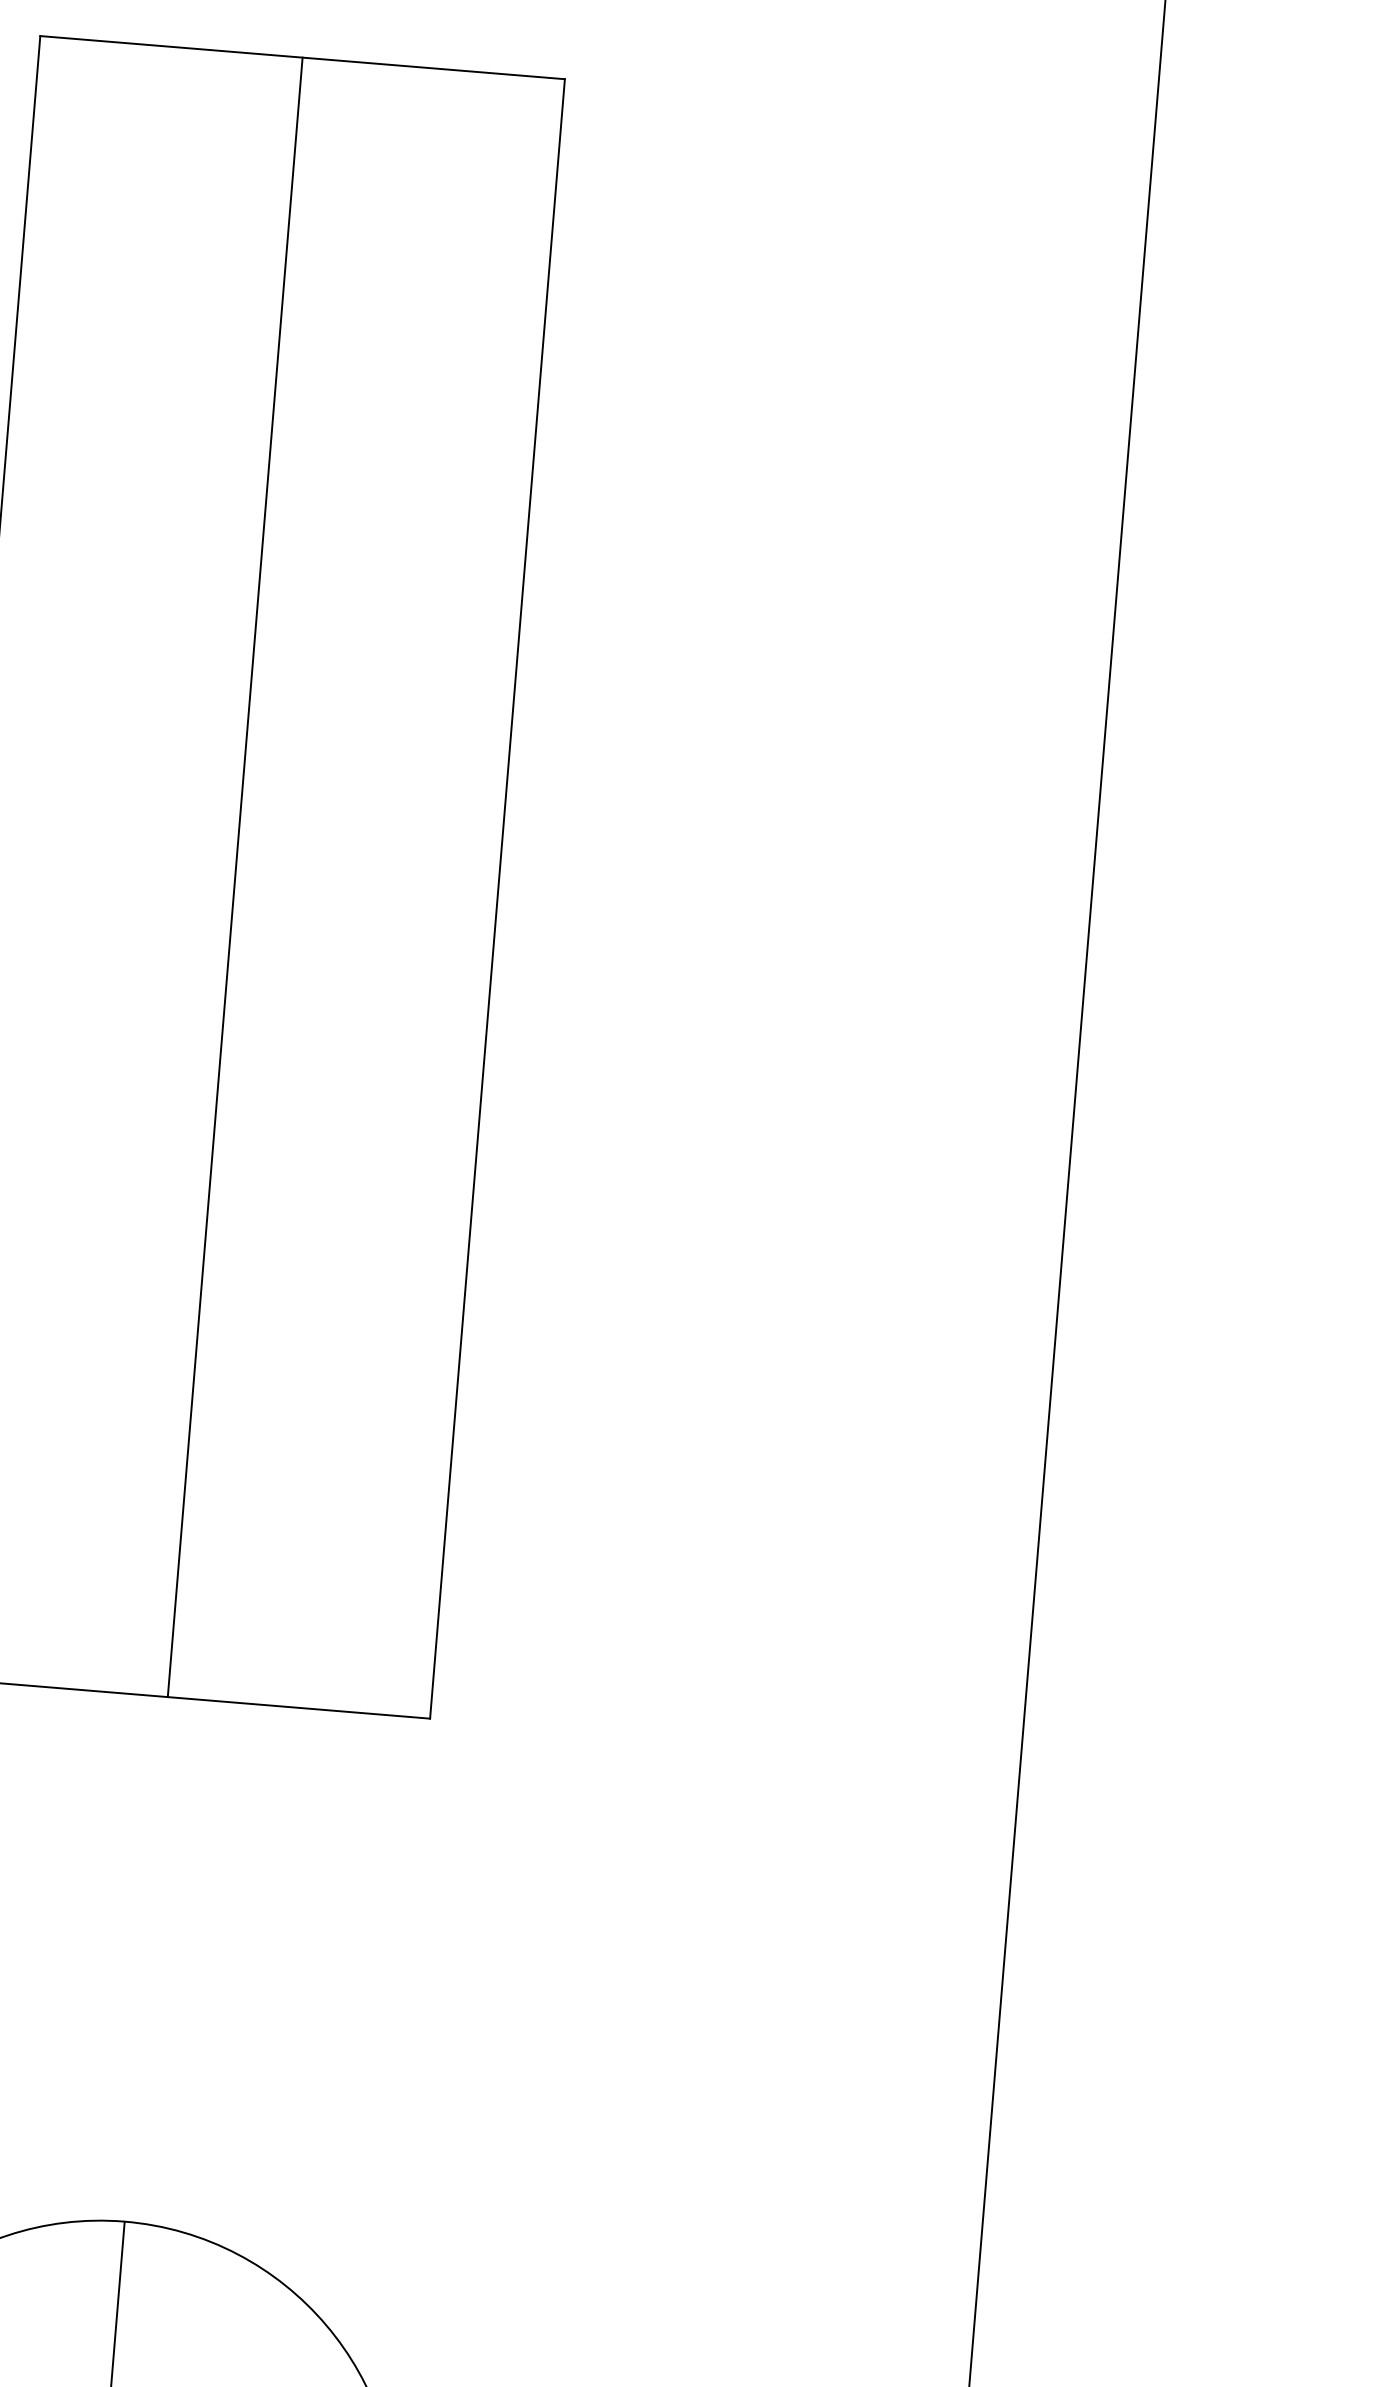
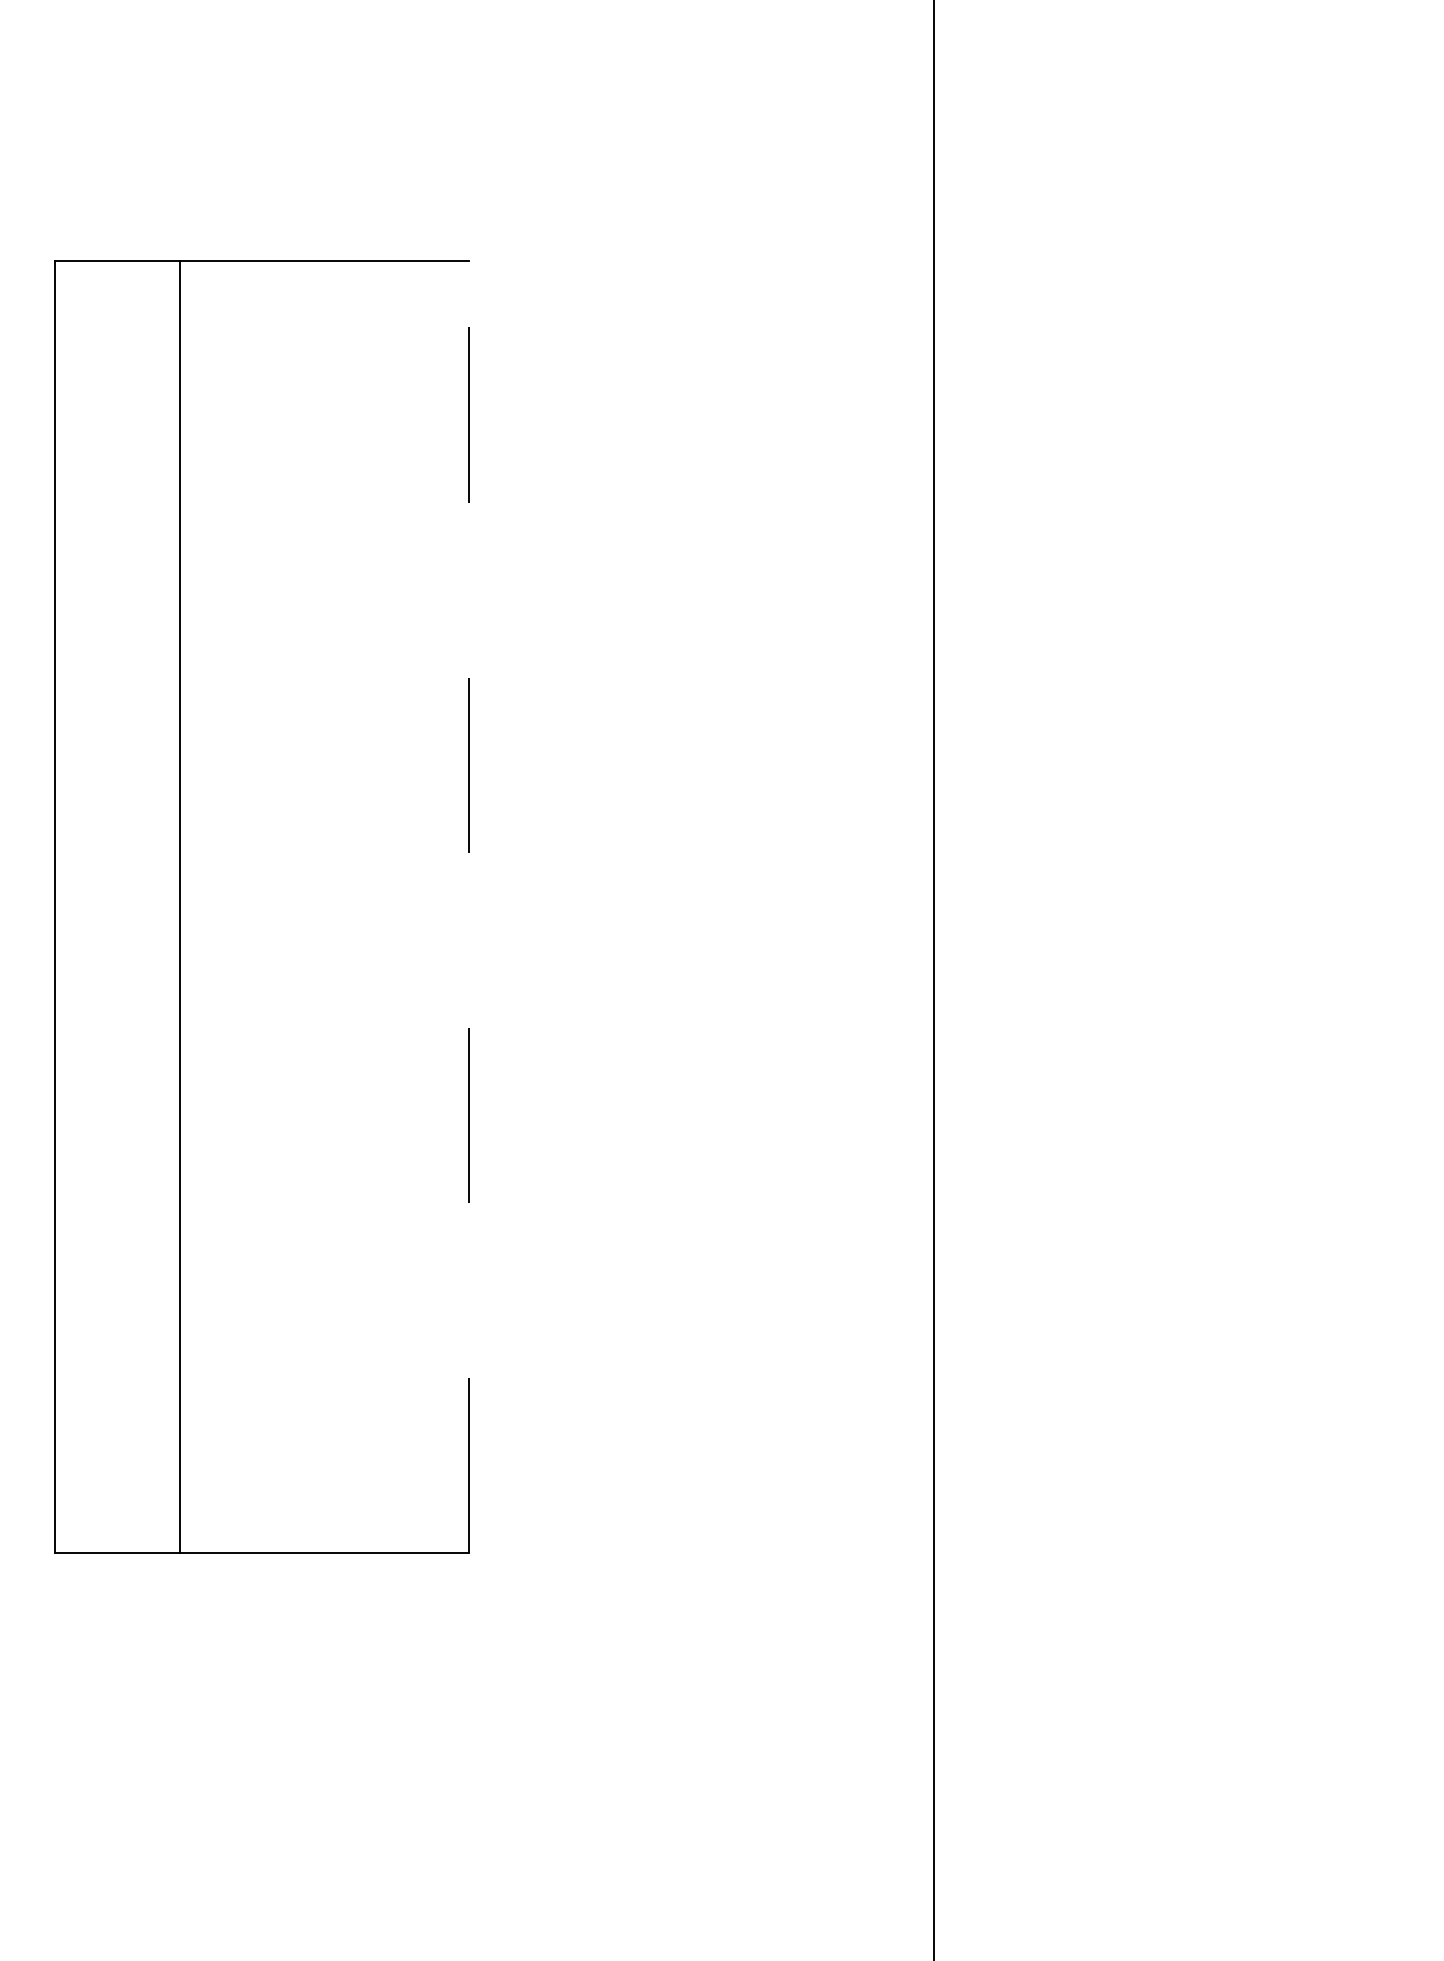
line: (234, 876) -> (179, 906), moved
line: (497, 898) -> (468, 906), solid -> dashed

